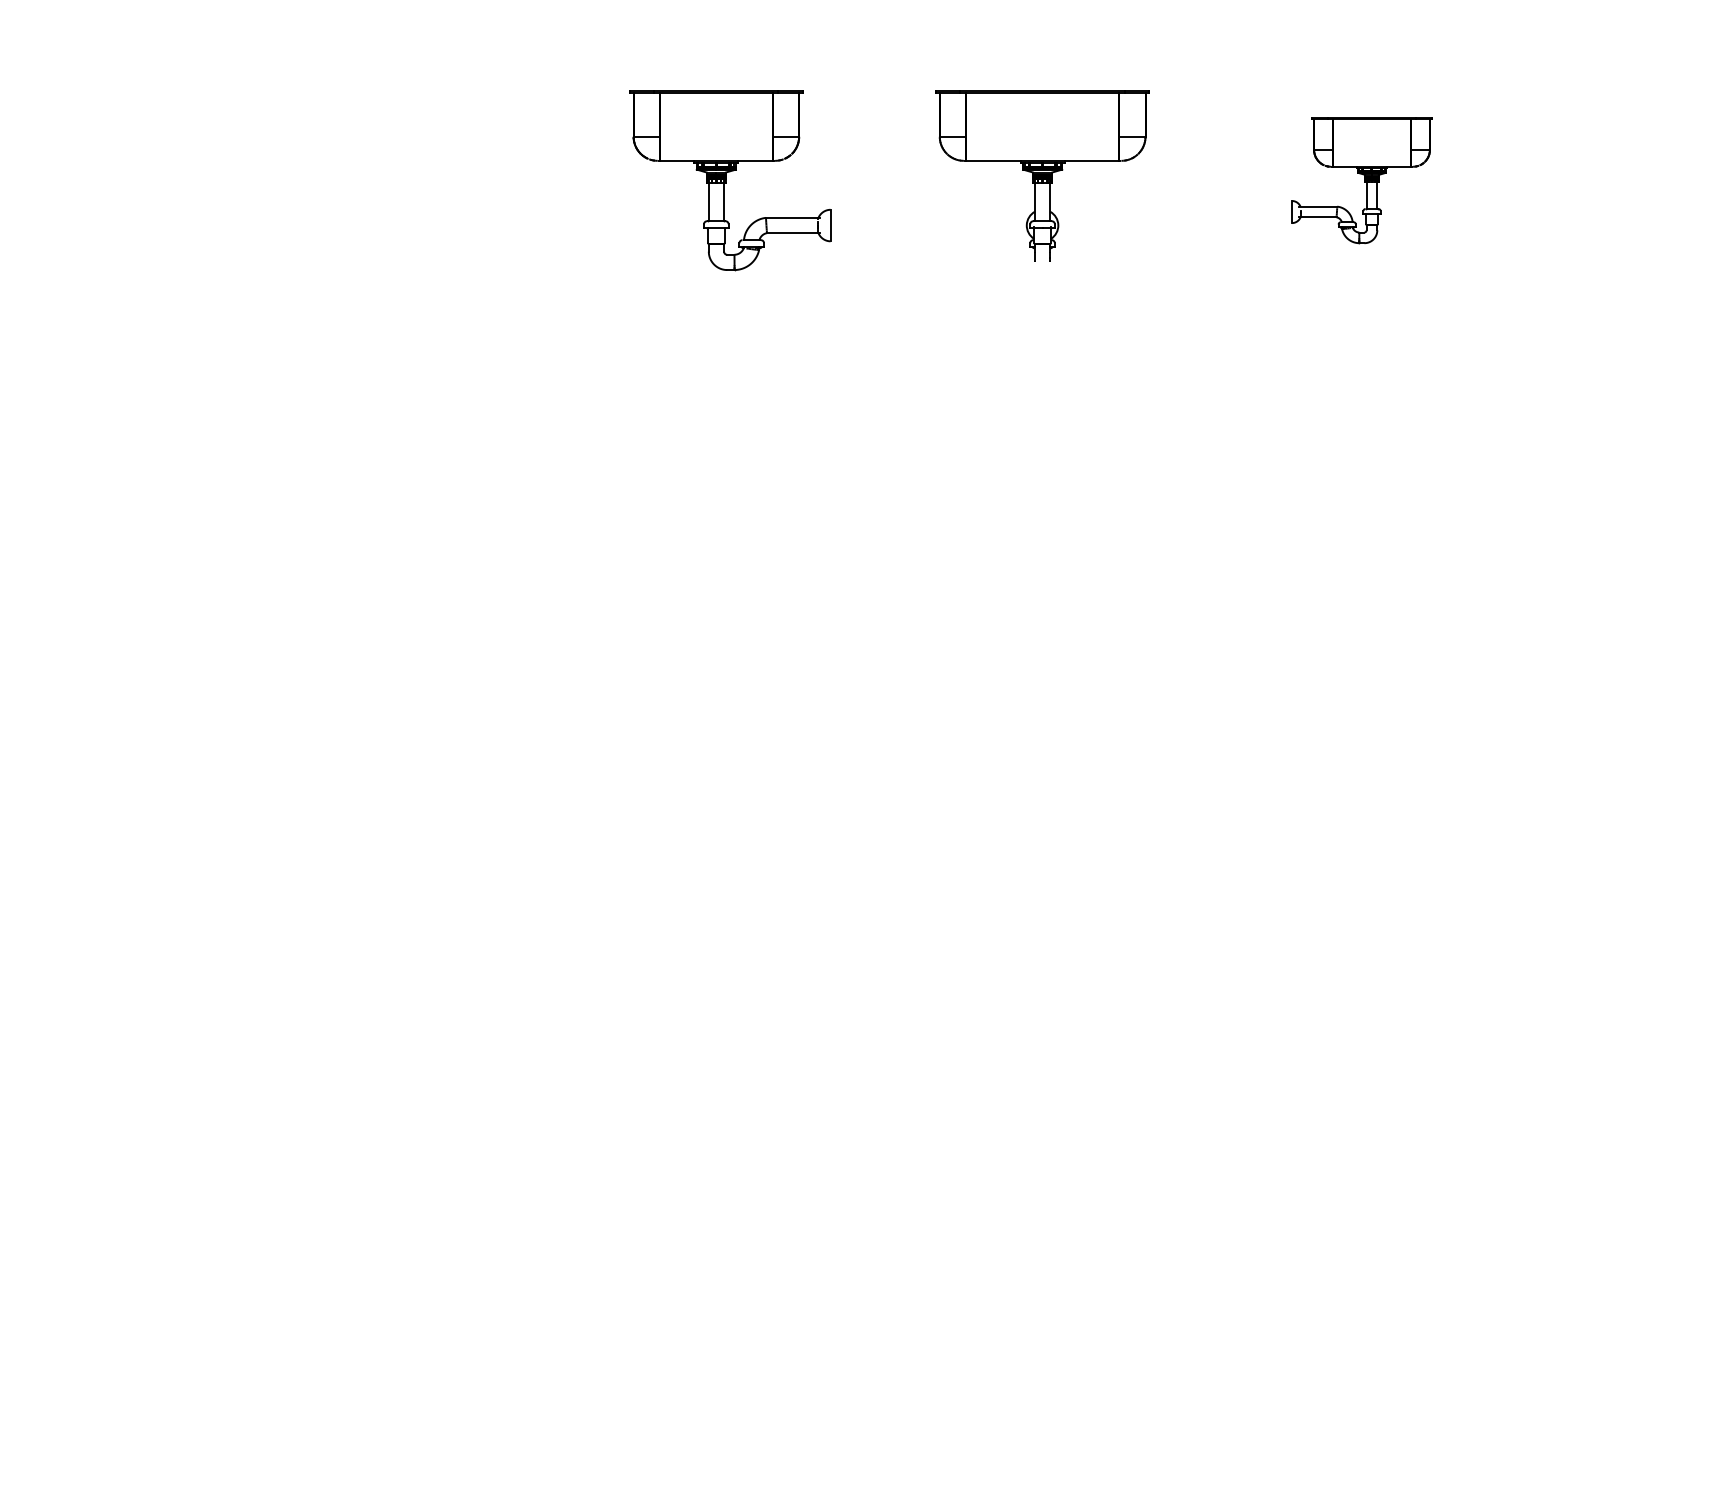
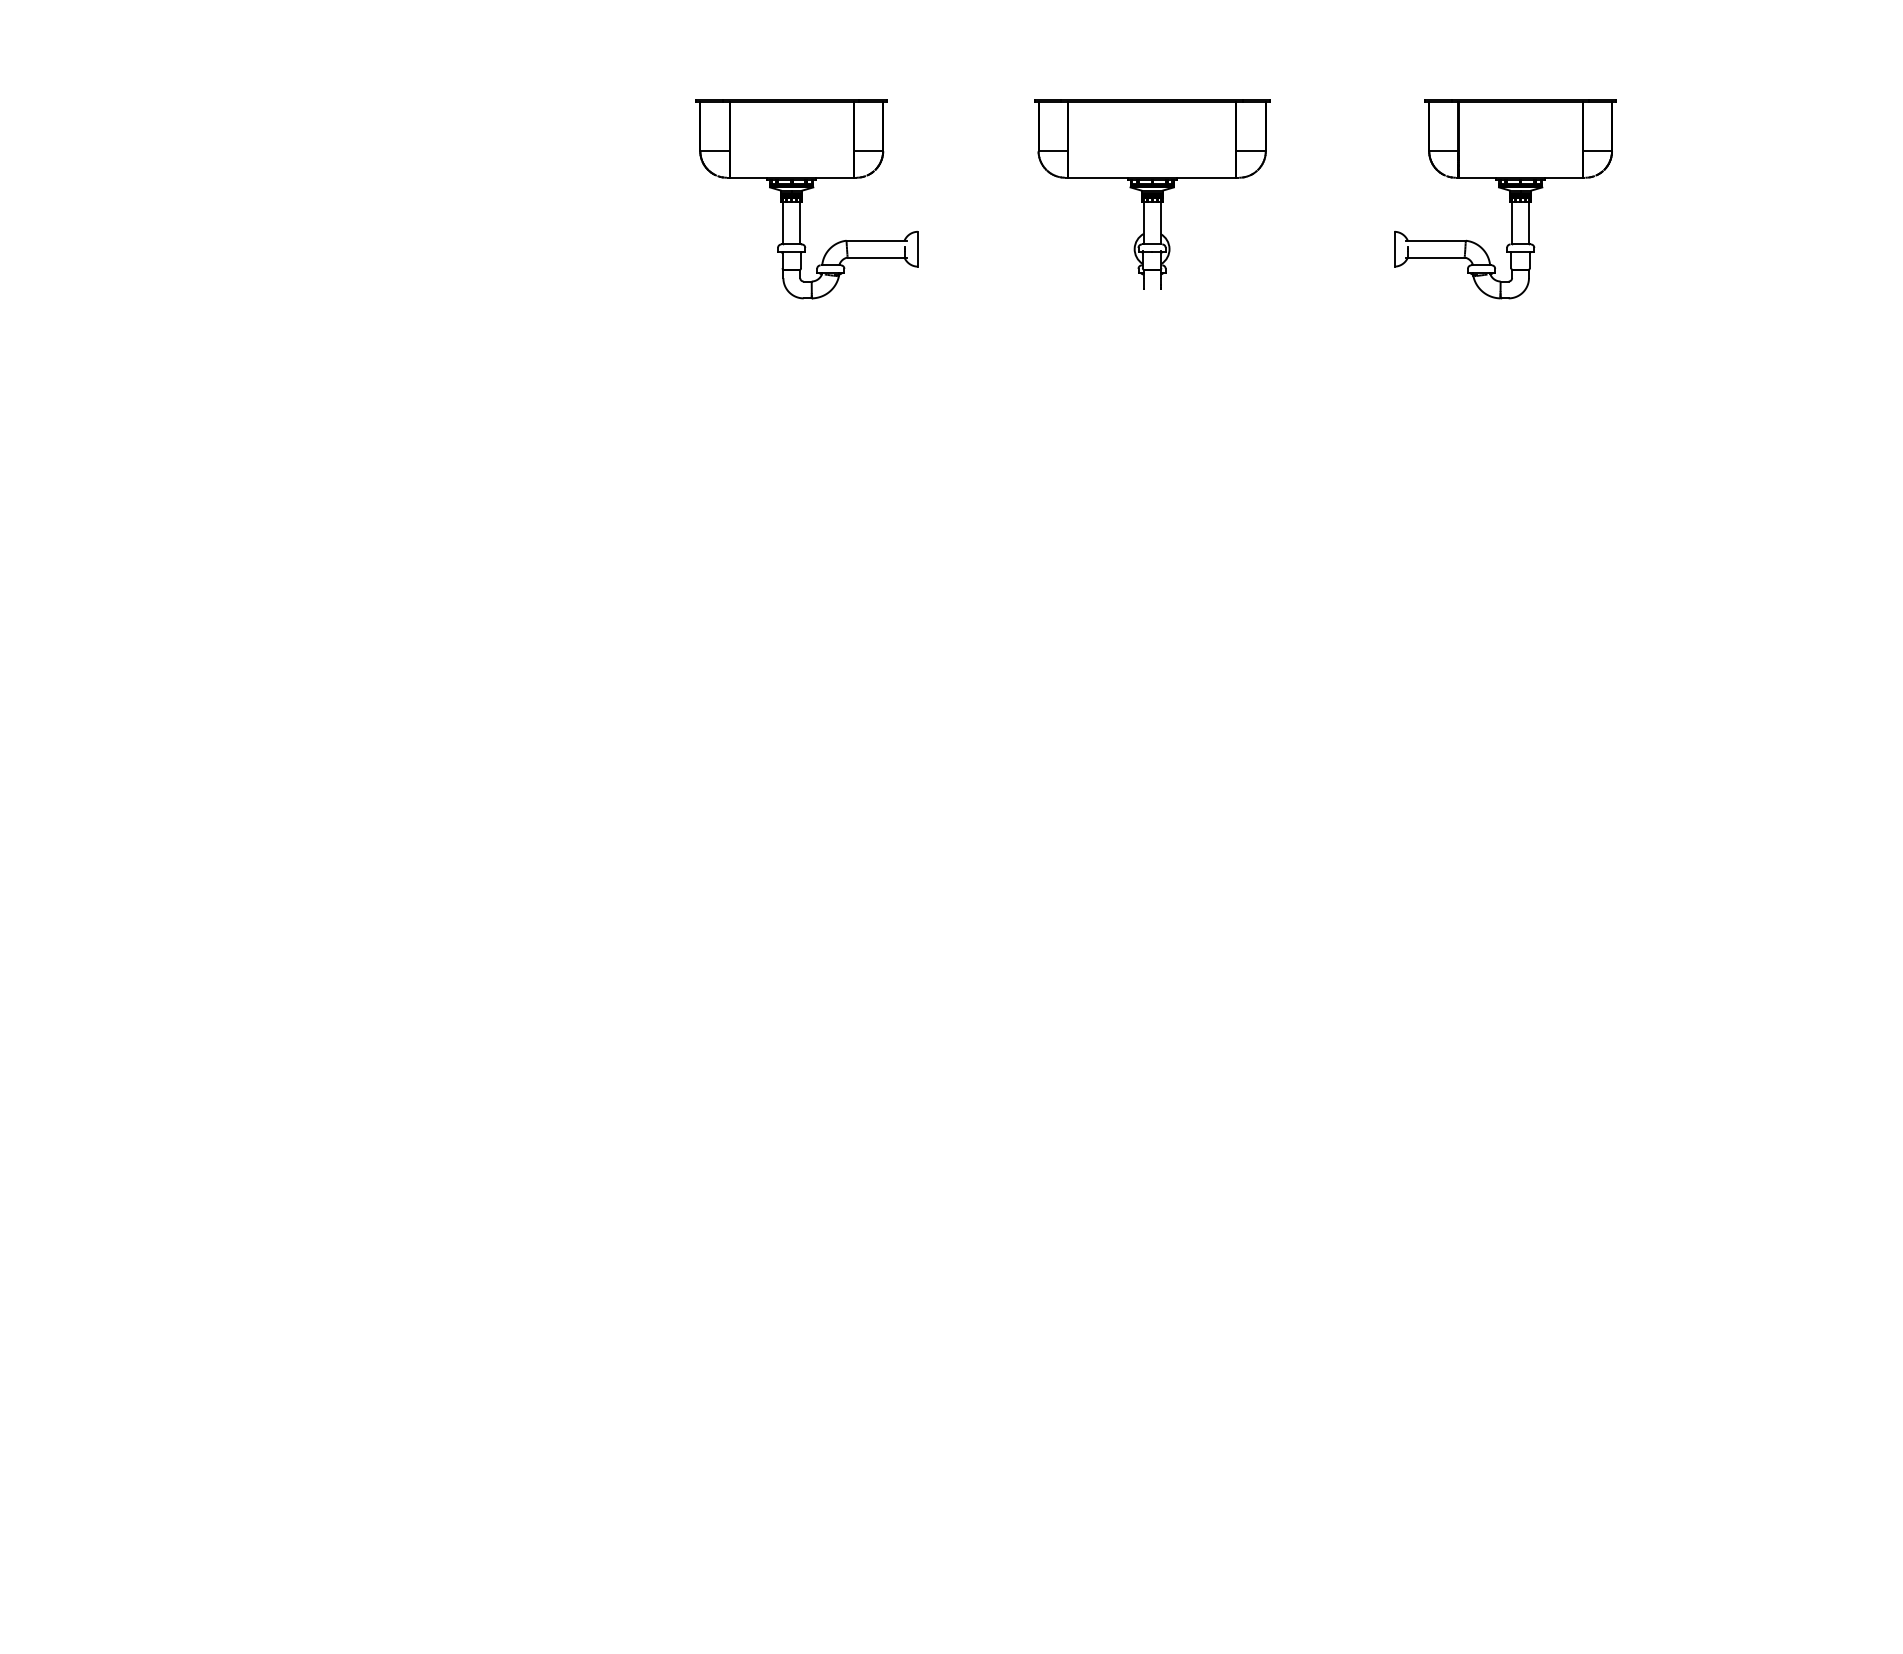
part: (1362, 180) -> (1505, 199), size x1.43

